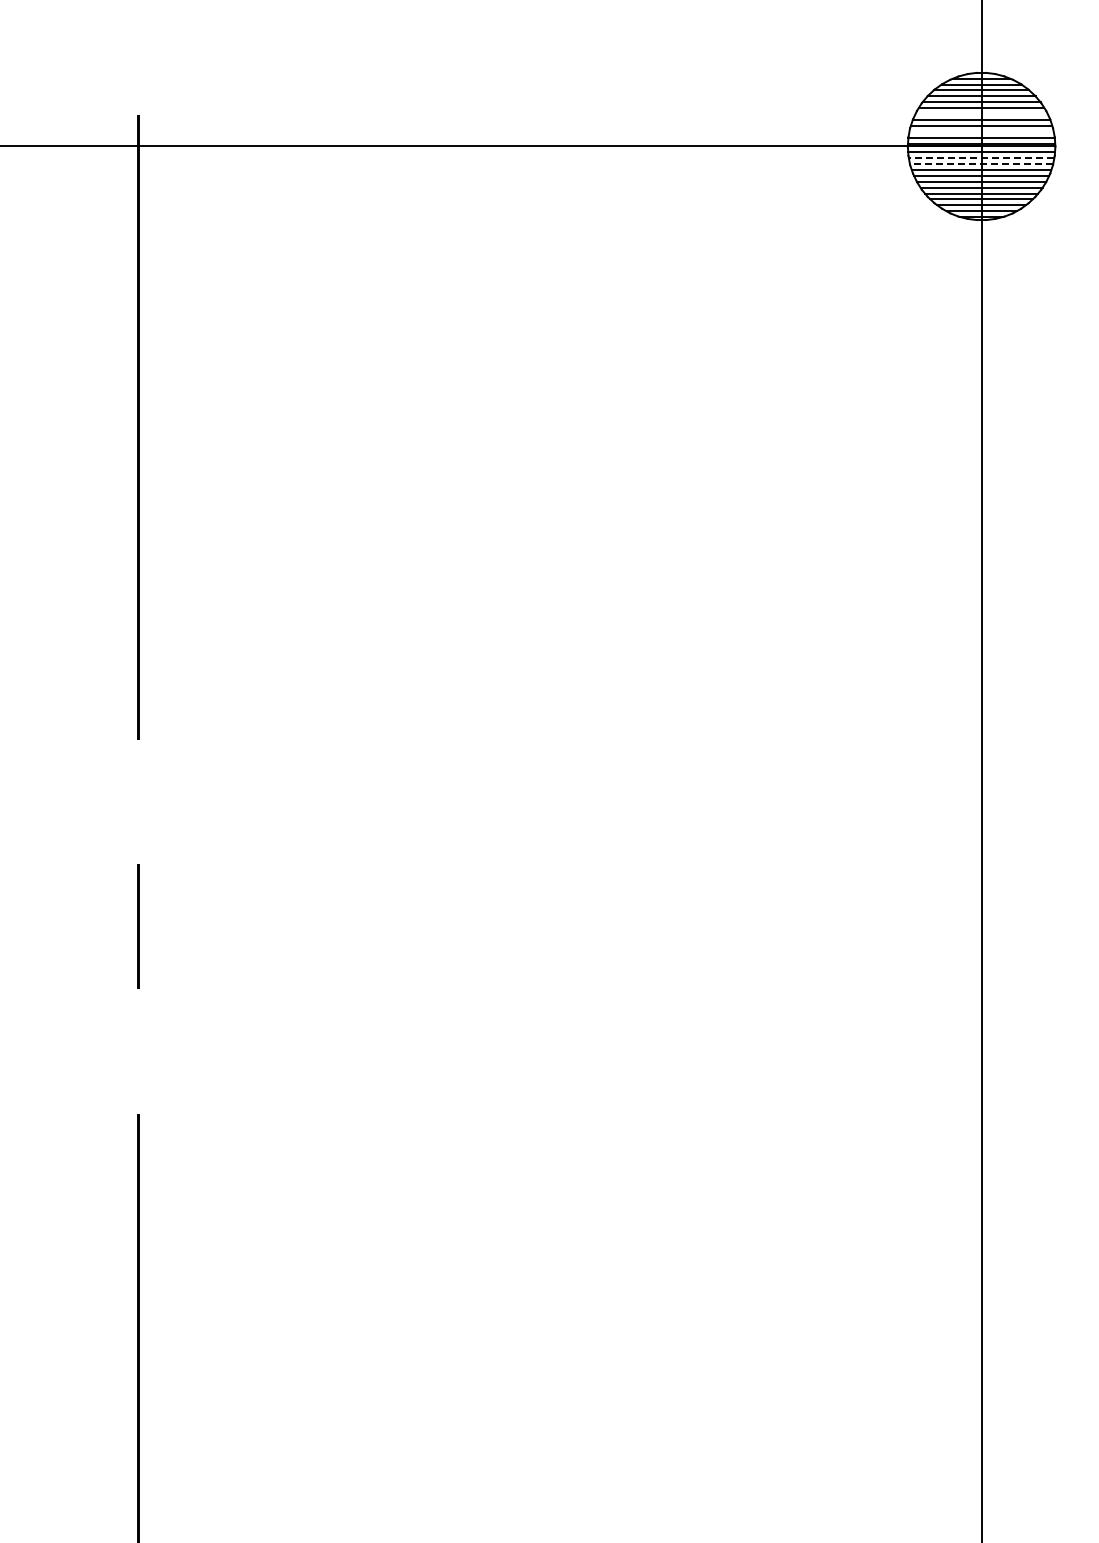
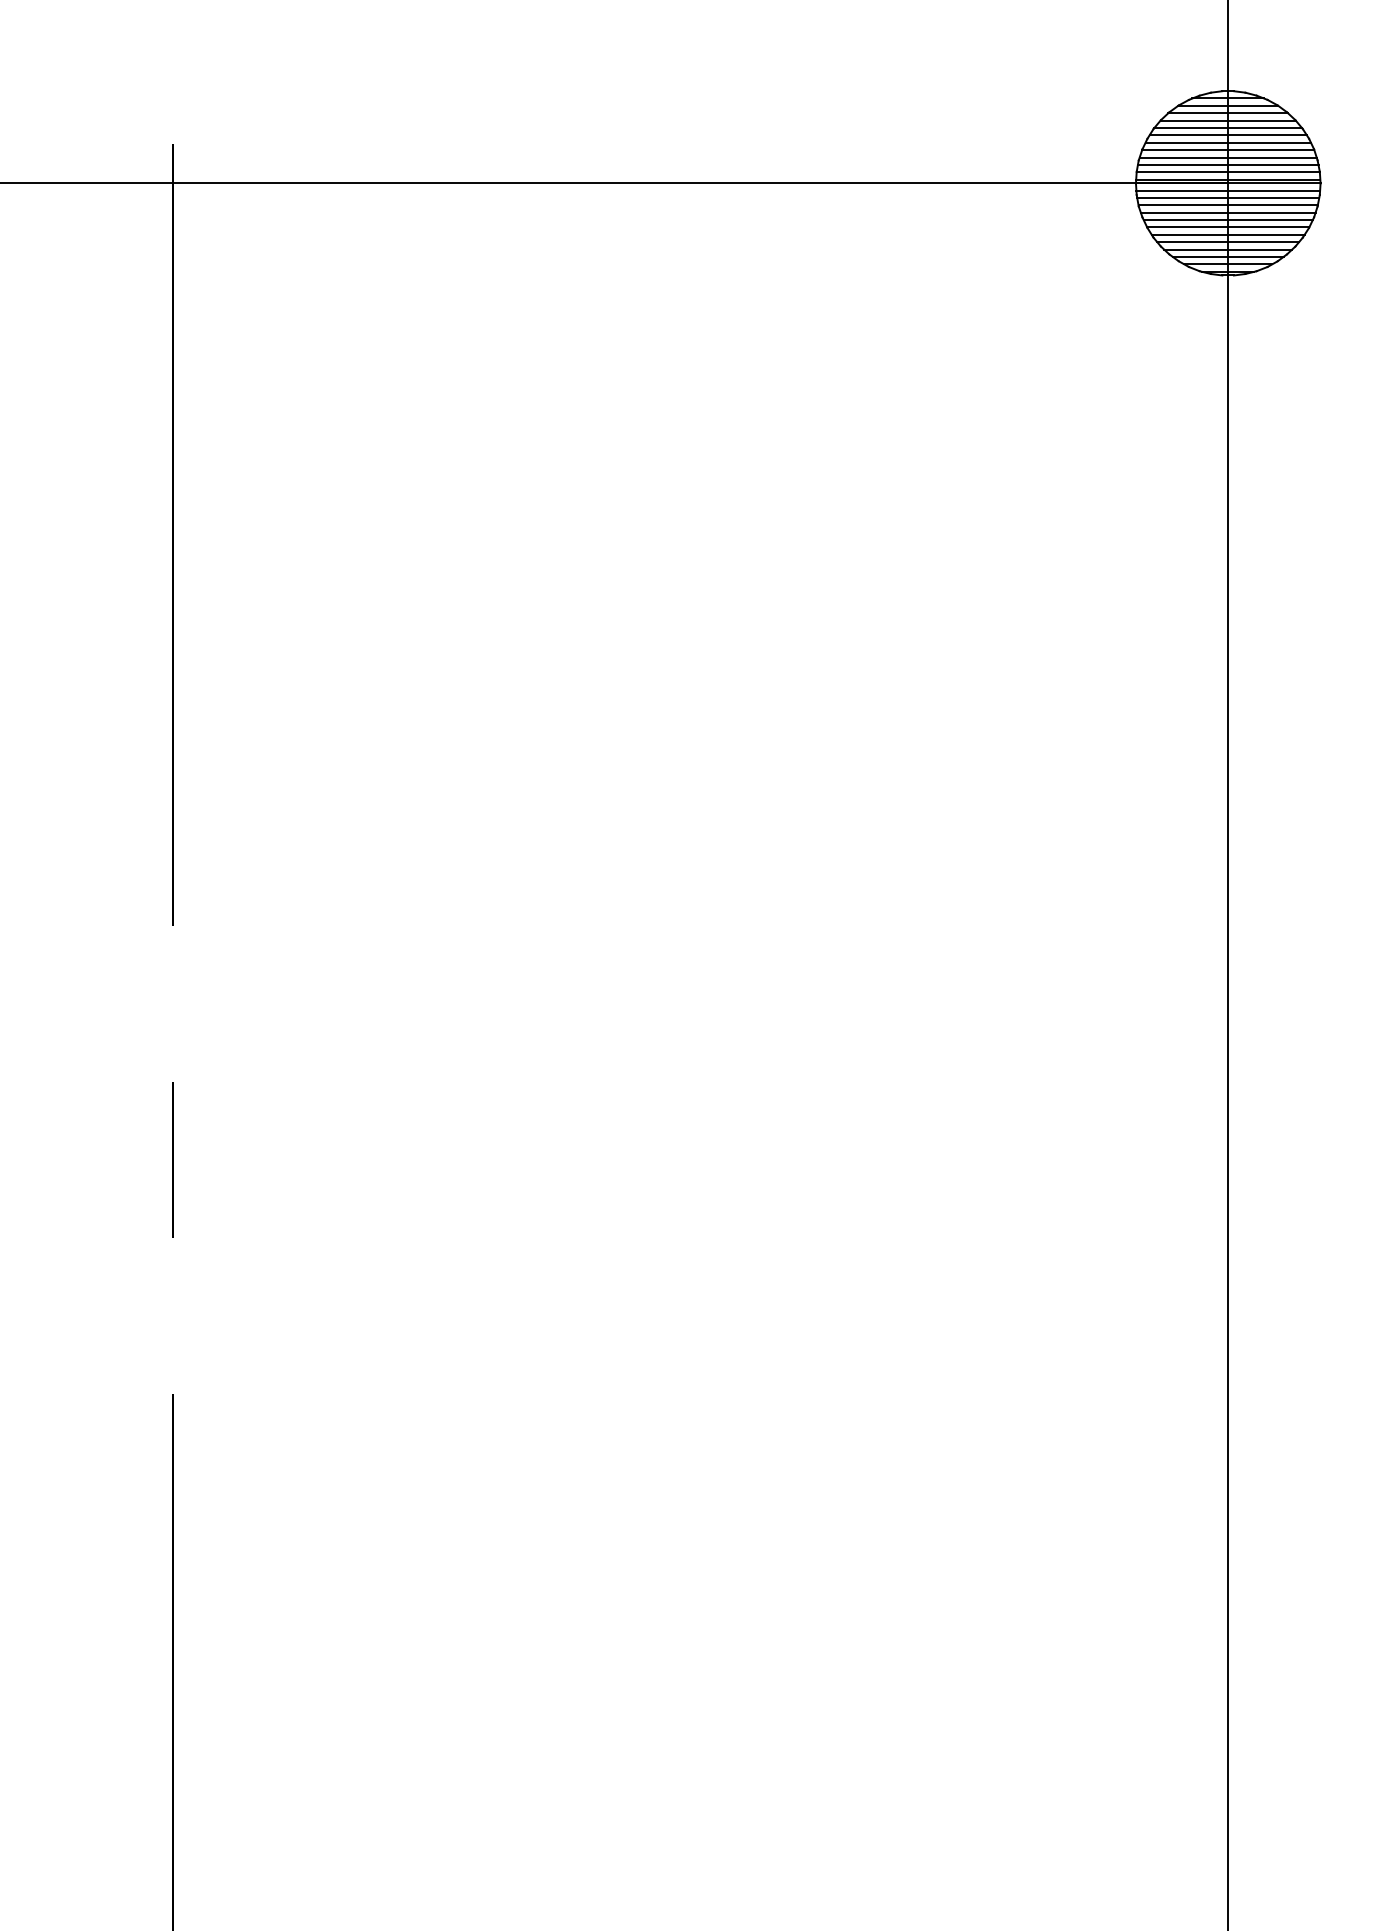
line: (981, 114) -> (1228, 143), added
line: (981, 131) -> (1228, 164), added
line: (981, 158) -> (1228, 198), dashed -> solid
line: (981, 164) -> (1228, 205), dashed -> solid

